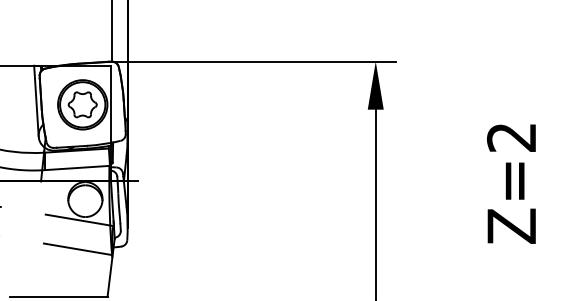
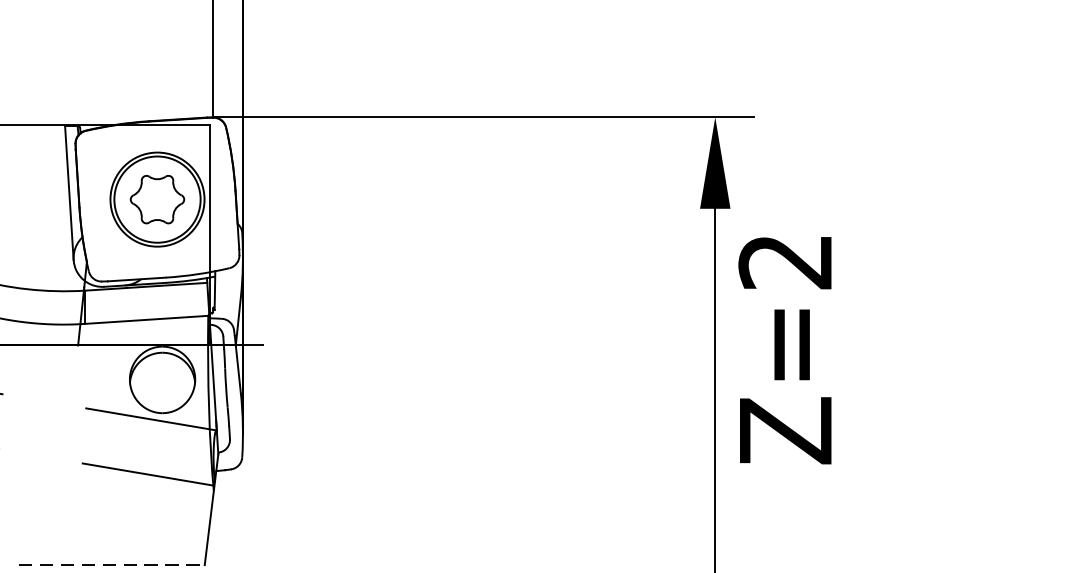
text: (511, 183) -> (785, 349), moved
line: (58, 296) -> (111, 564), solid -> dashed

